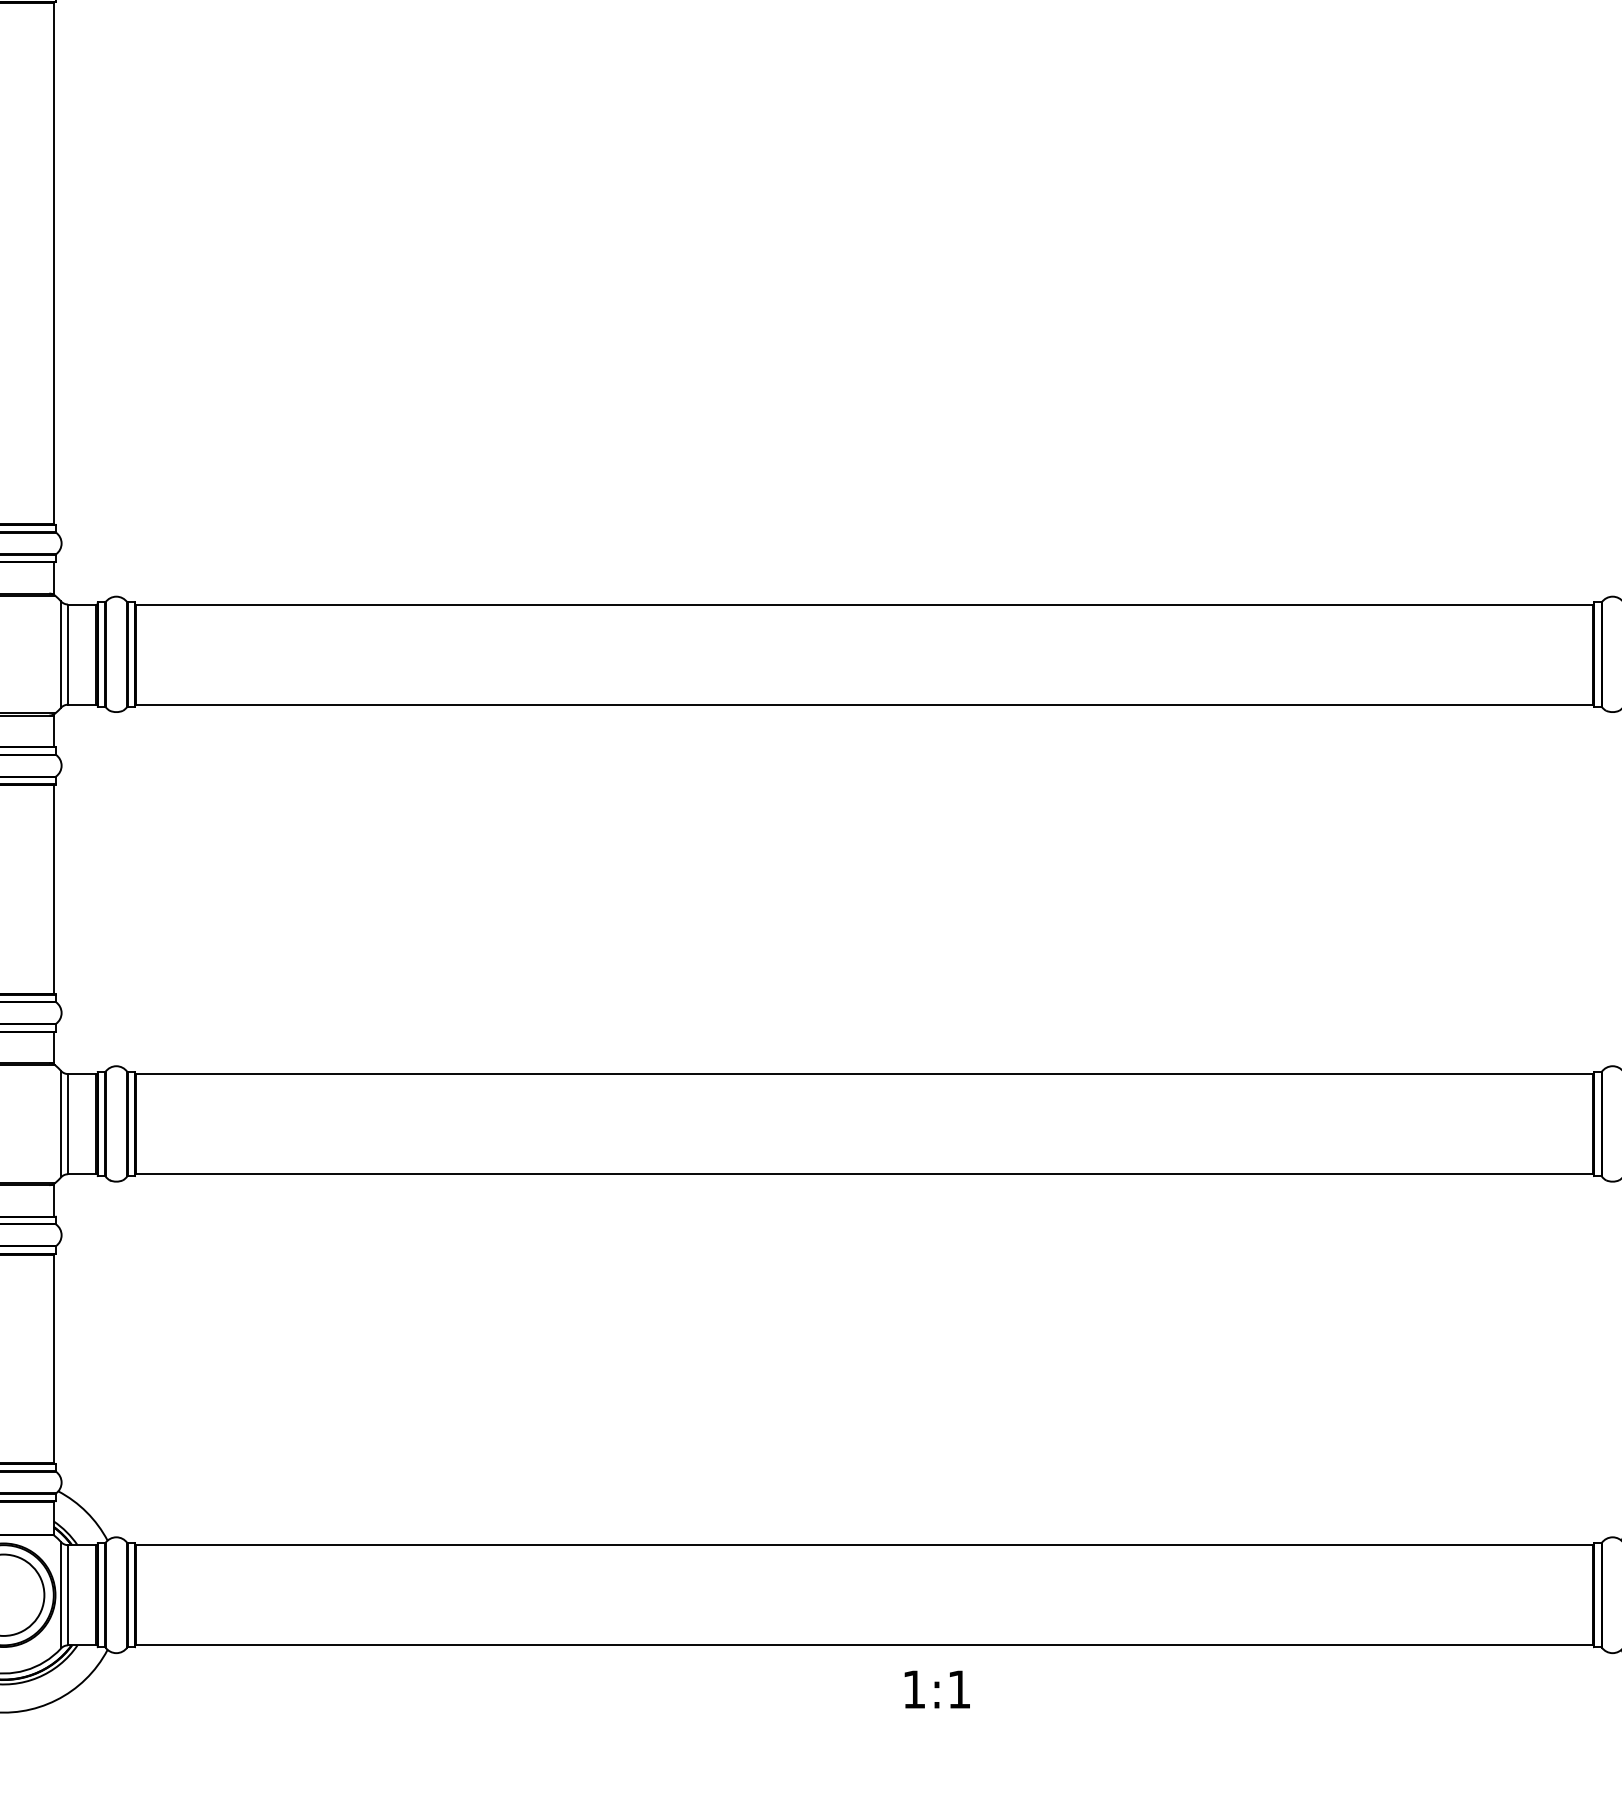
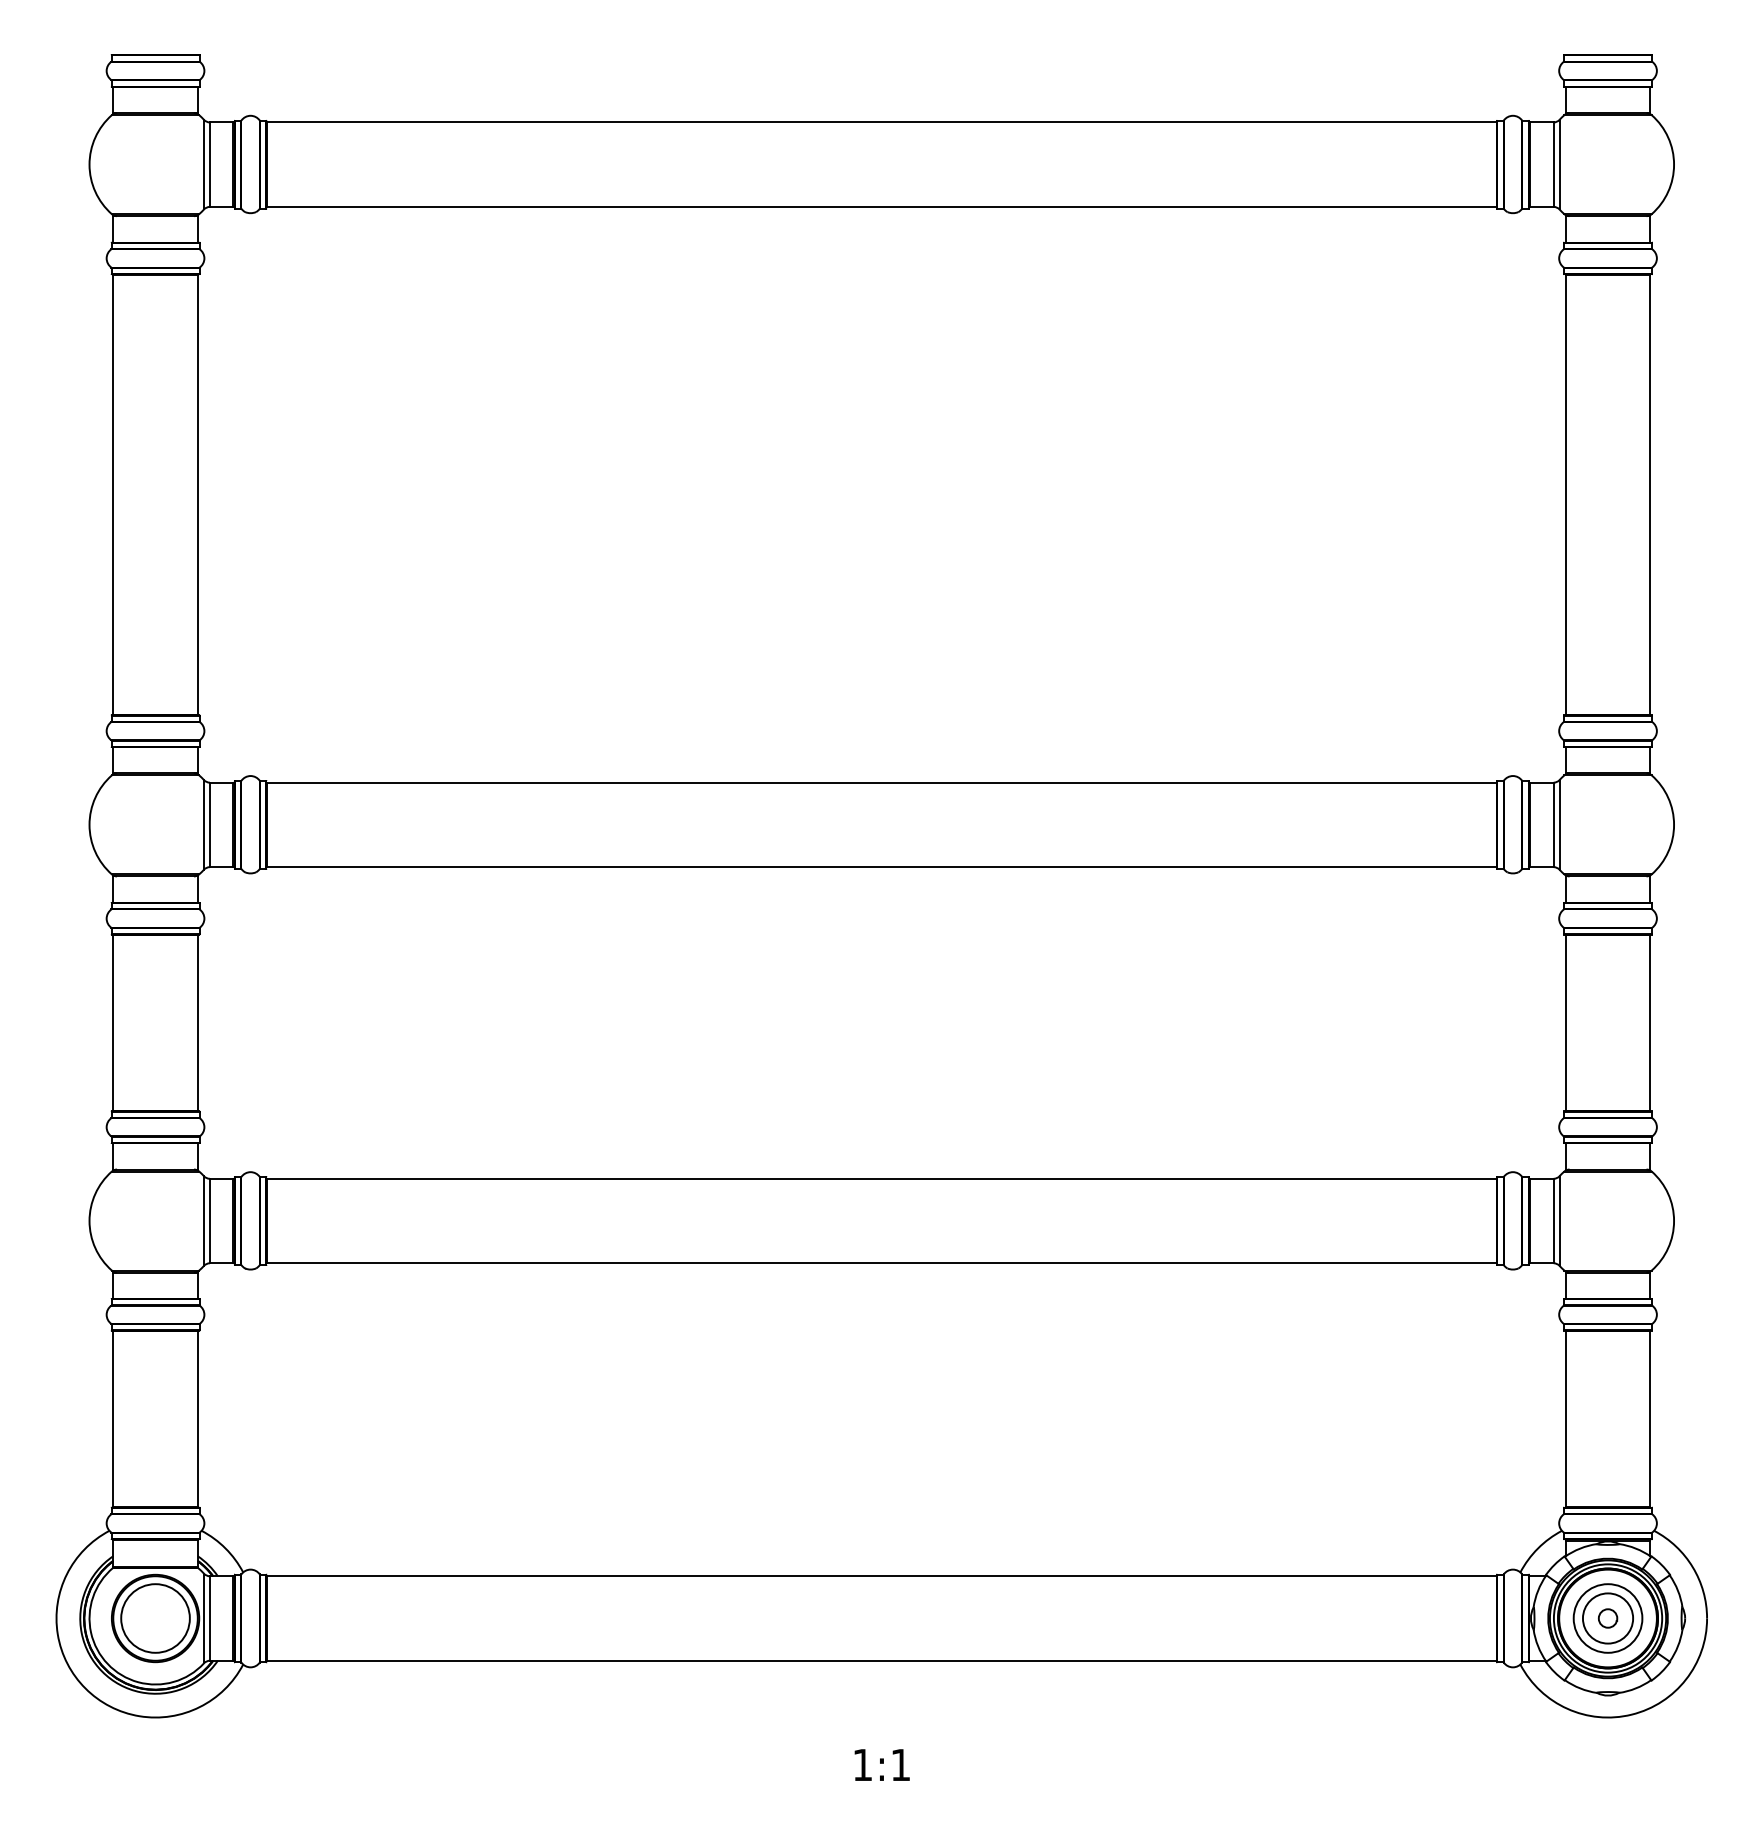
text: (936, 1688) -> (881, 1764), moved

